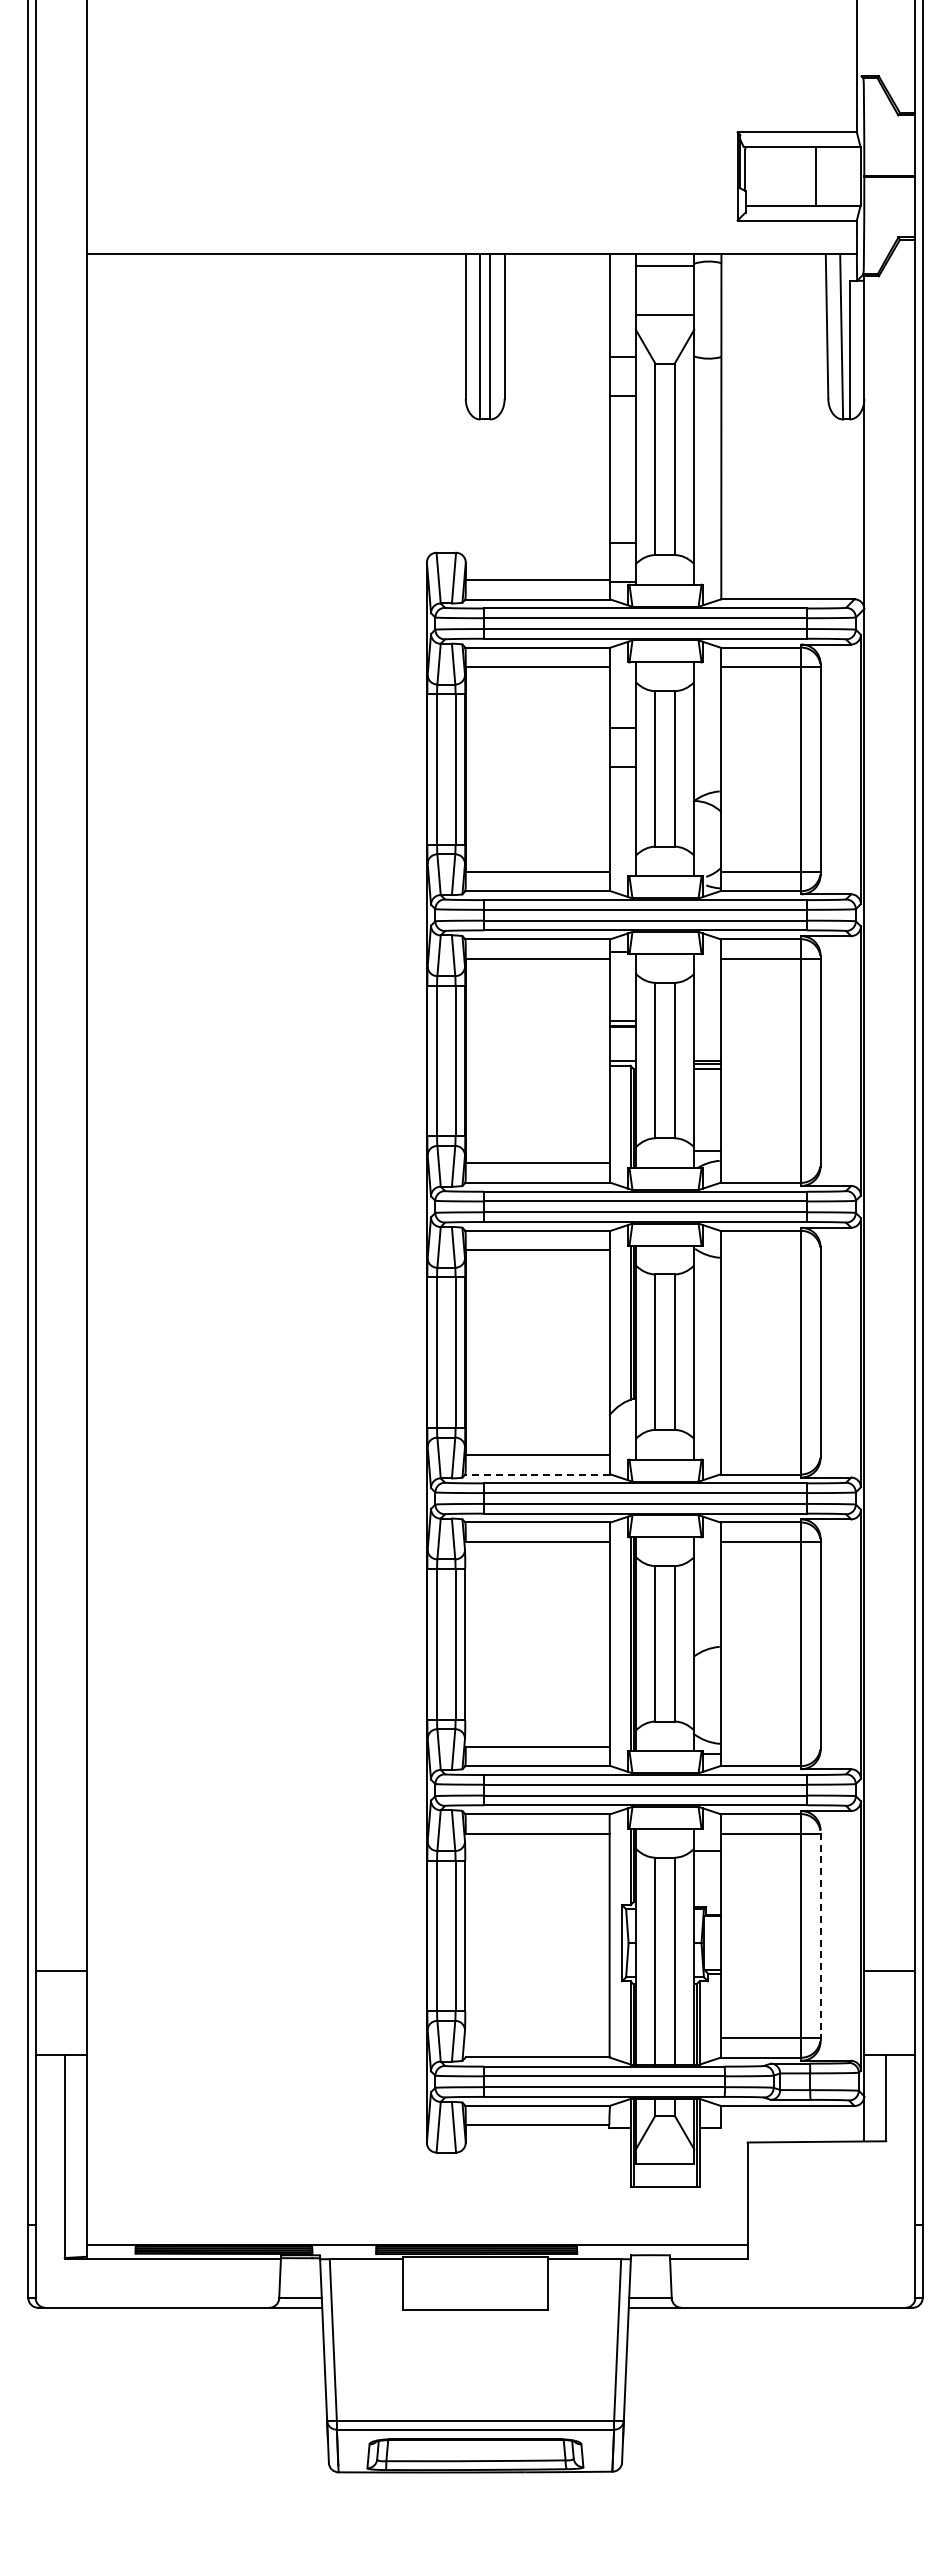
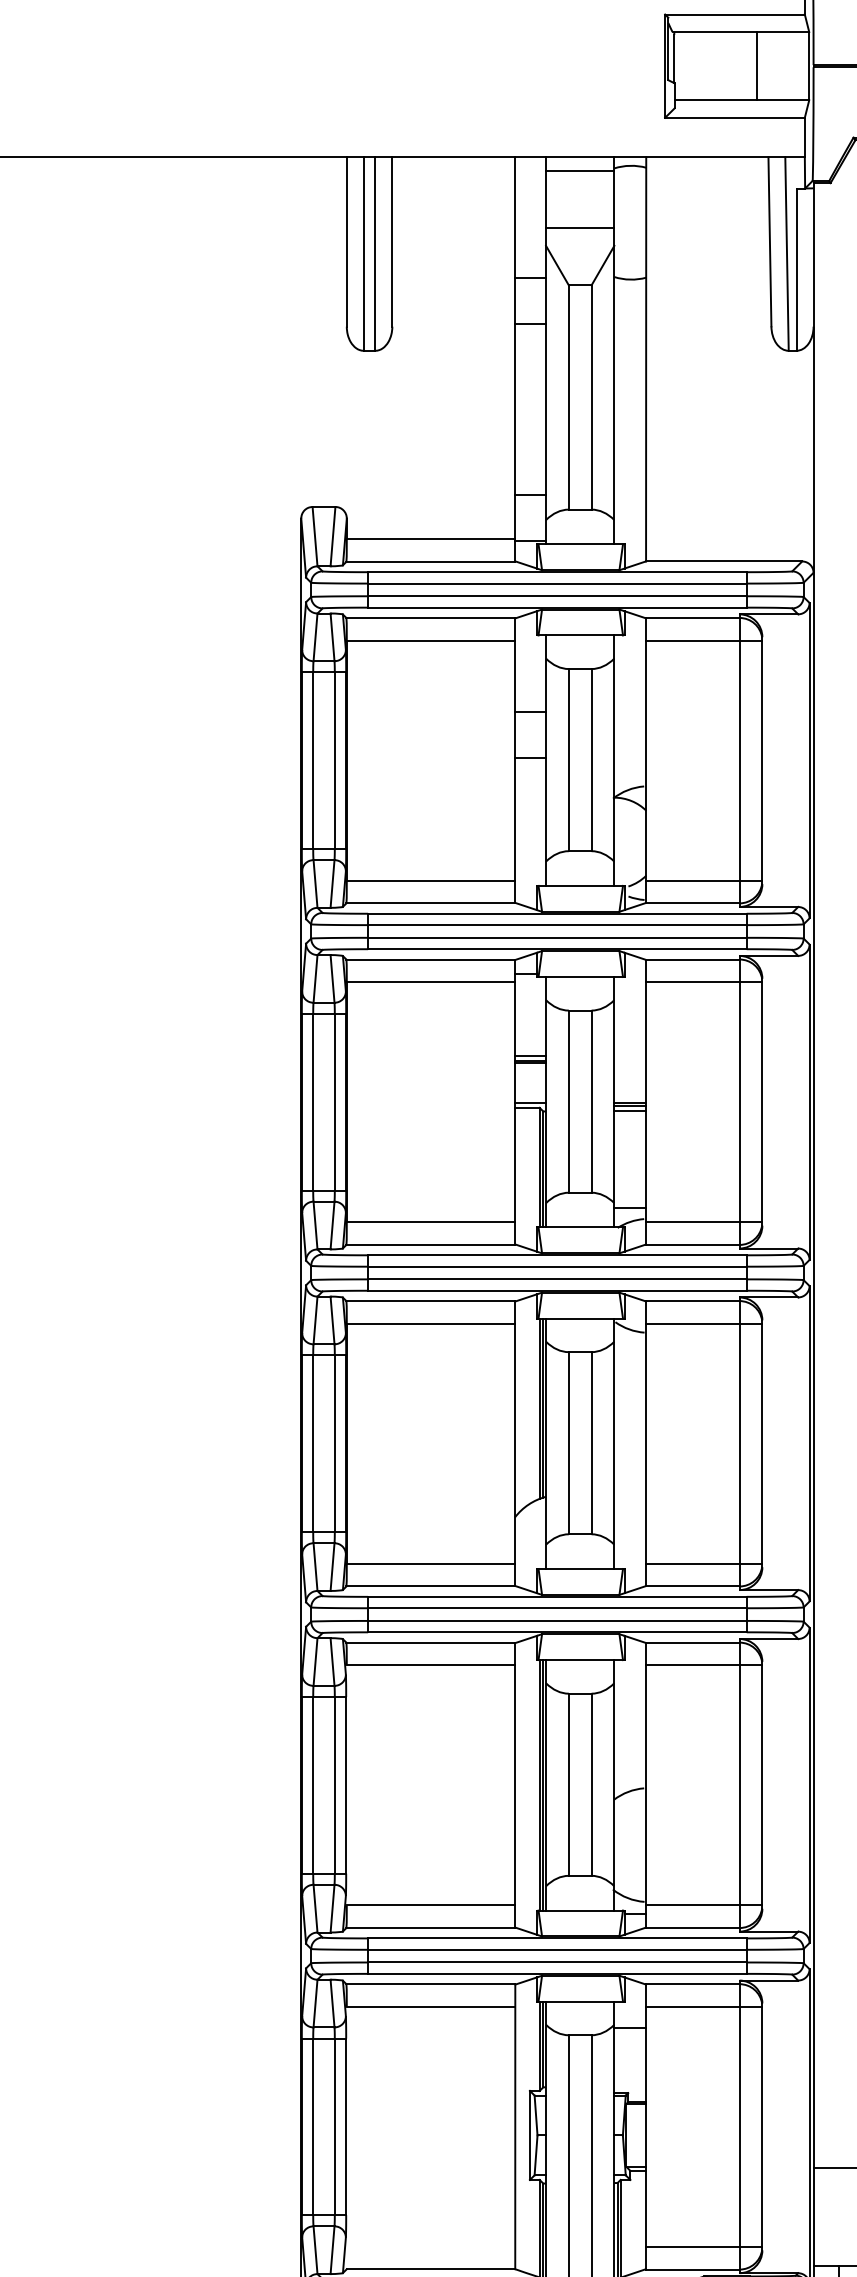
line: (770, 1163) -> (703, 1222), added
line: (770, 1250) -> (703, 1324), added
line: (770, 1455) -> (703, 1564), added
line: (537, 1474) -> (430, 1586), dashed -> solid
line: (770, 1746) -> (703, 1905), added
line: (820, 1935) -> (762, 2126), dashed -> solid

